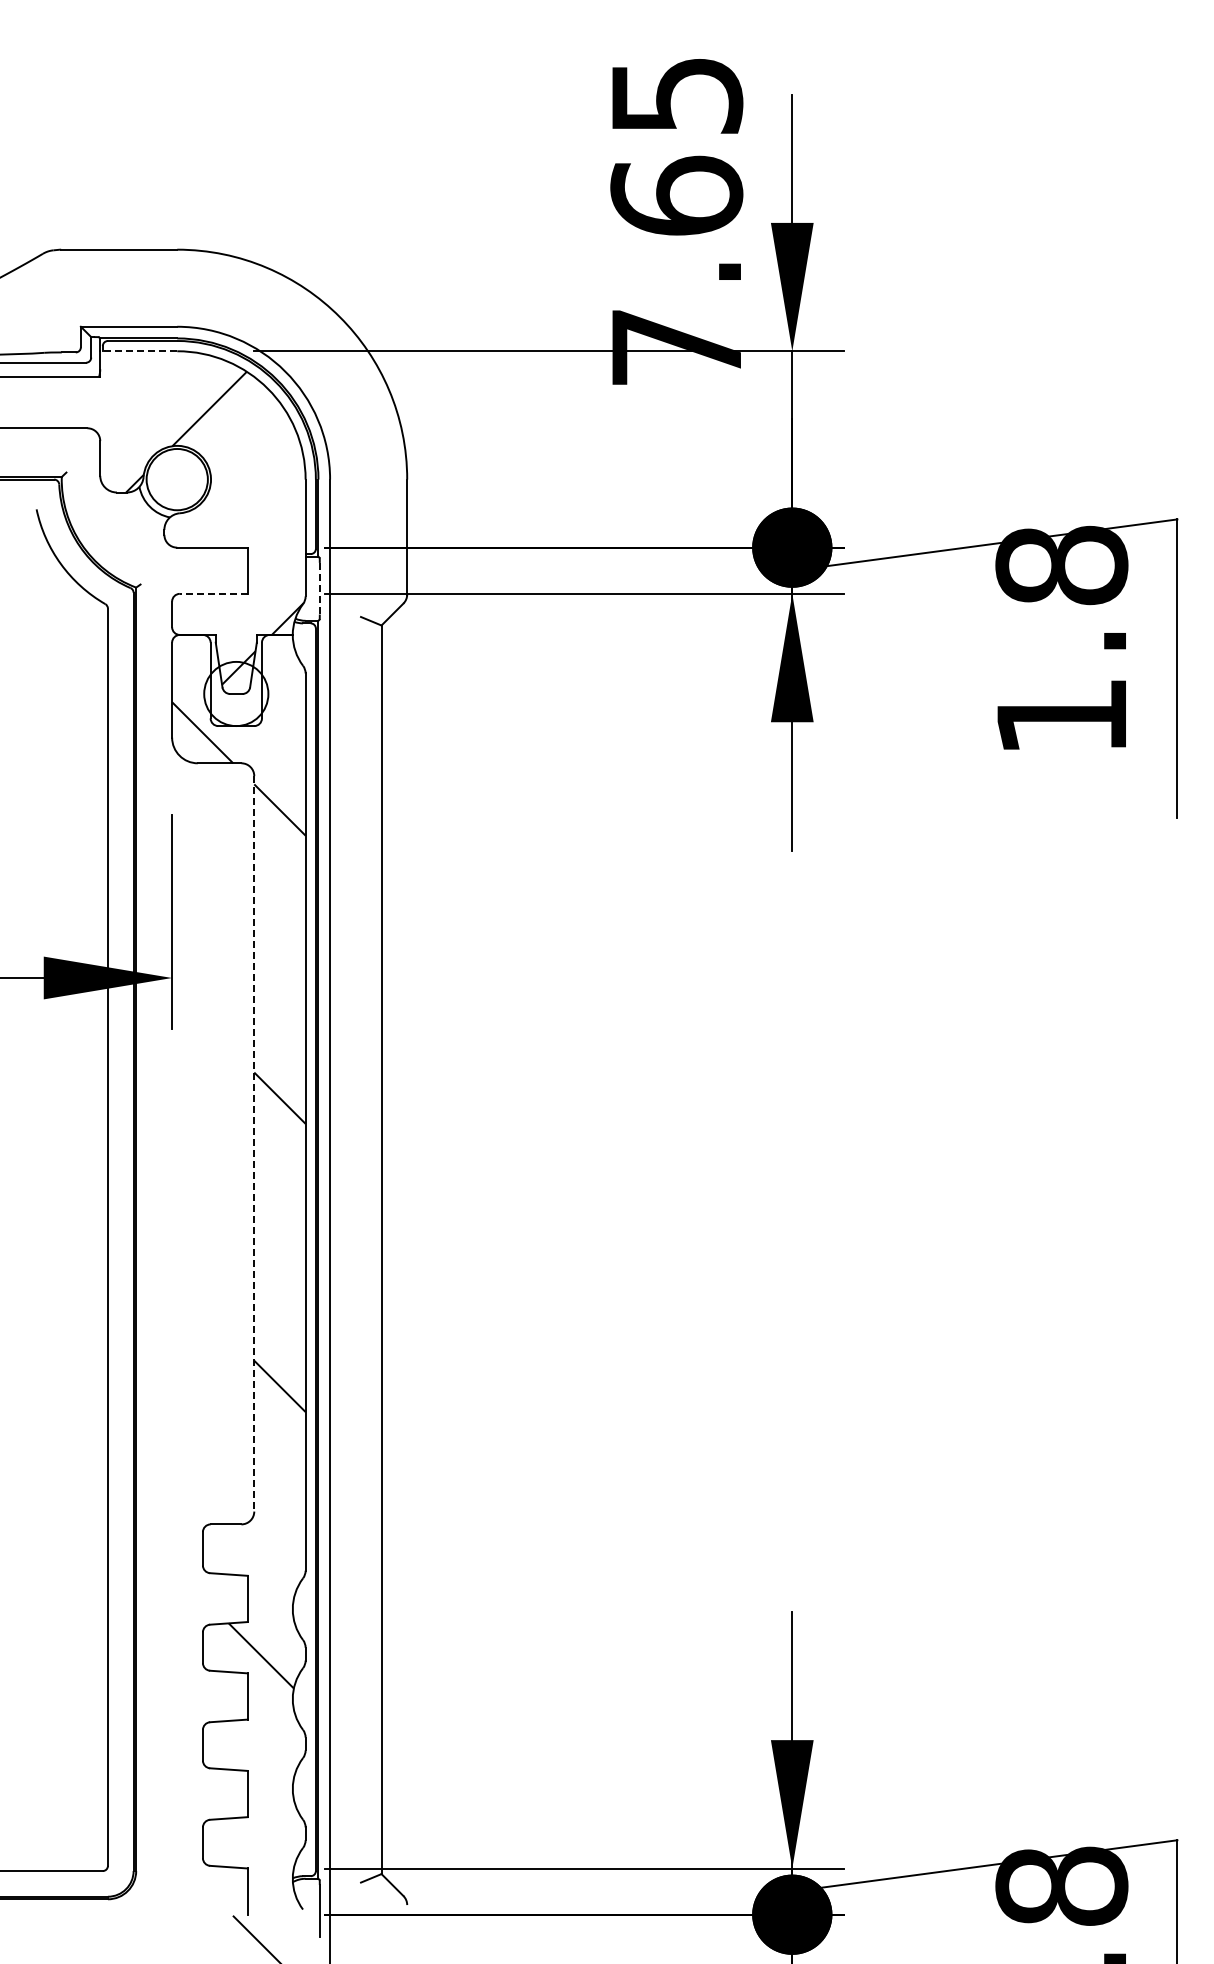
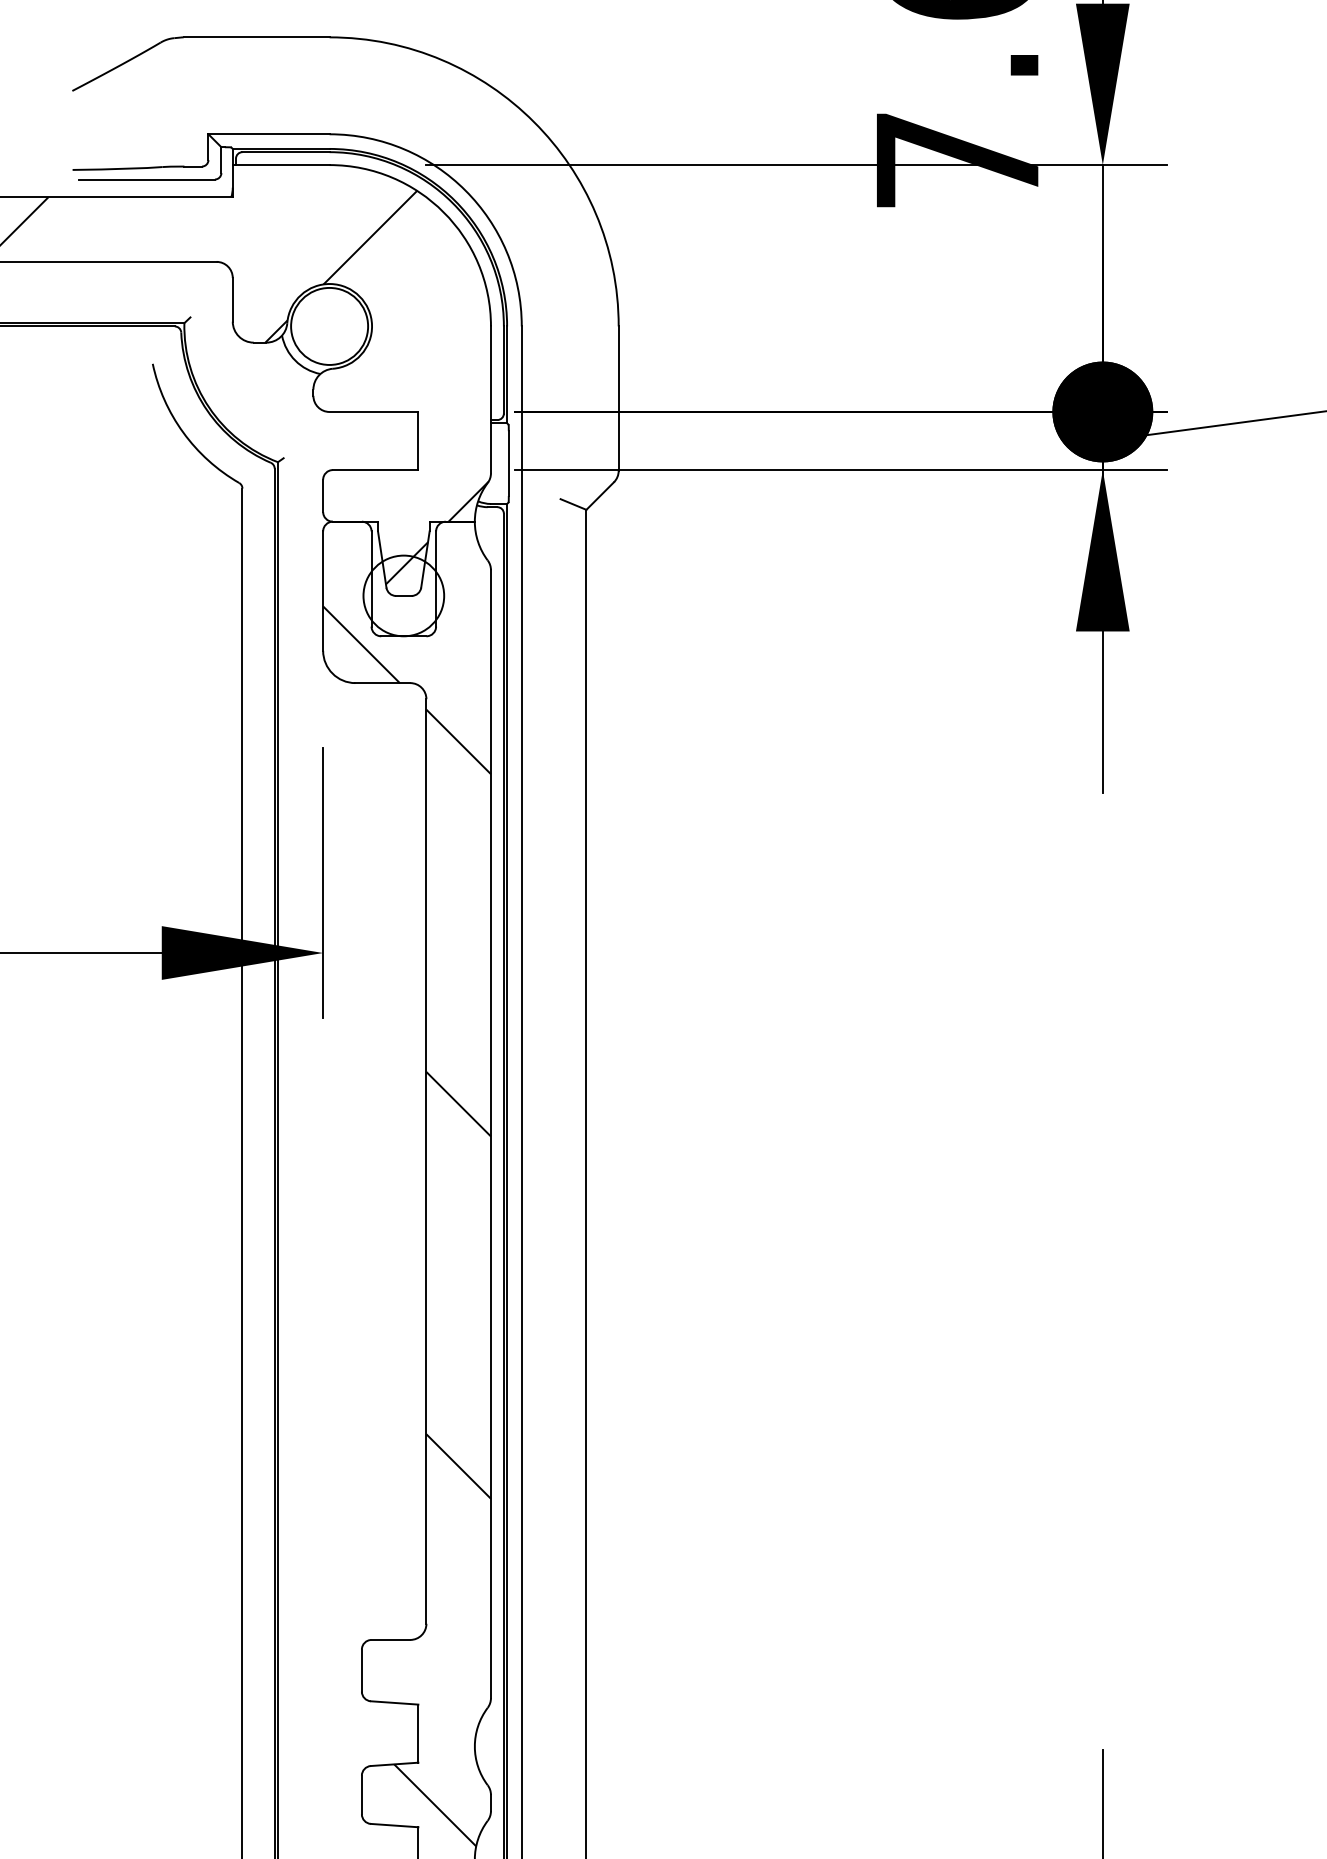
line: (138, 351) -> (280, 165), dashed -> solid
line: (319, 588) -> (508, 463), dashed -> solid
line: (213, 593) -> (375, 469), dashed -> solid
line: (254, 1143) -> (426, 1161), dashed -> solid

